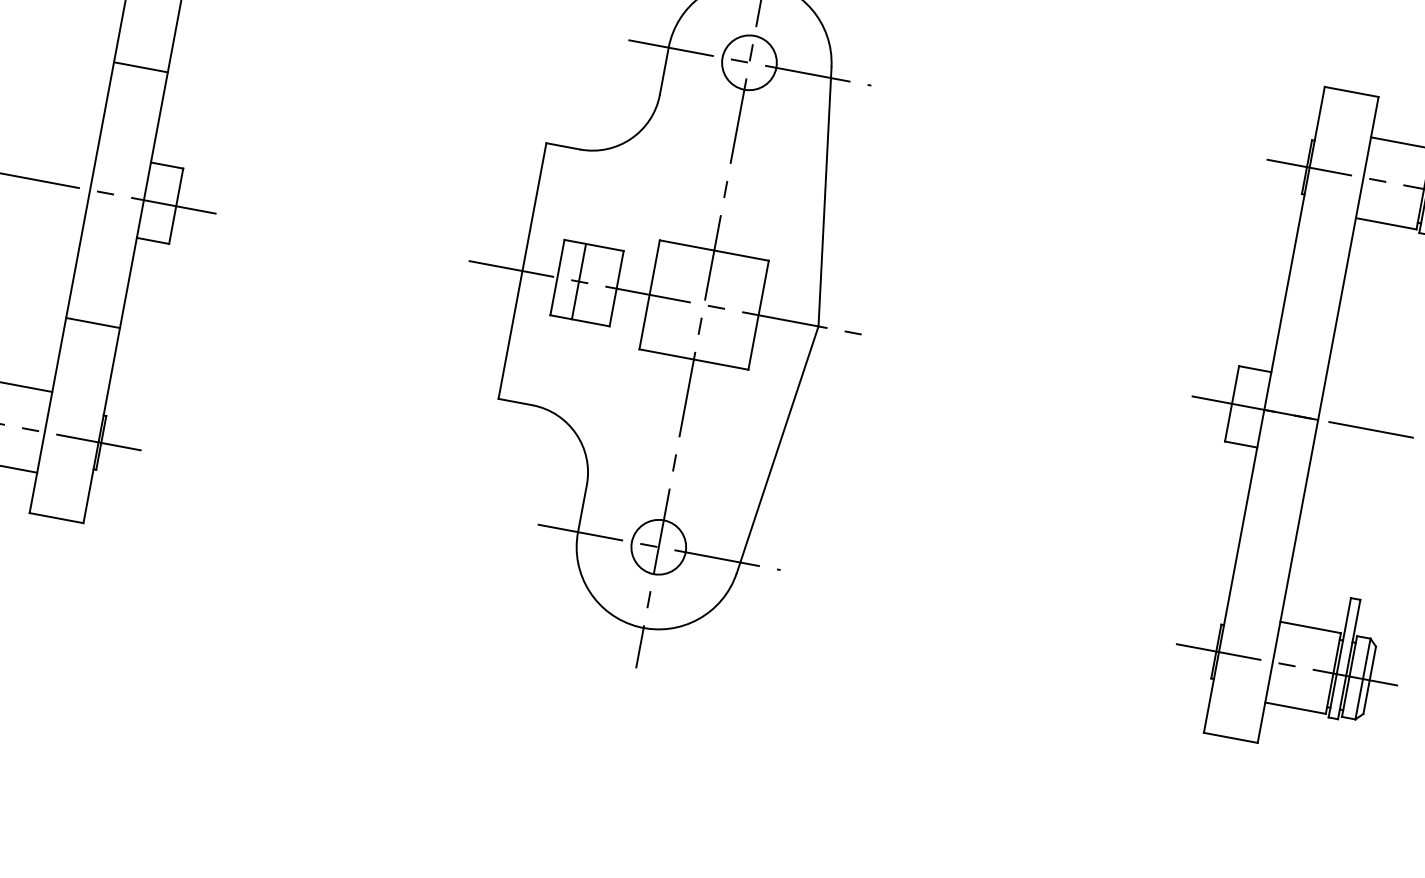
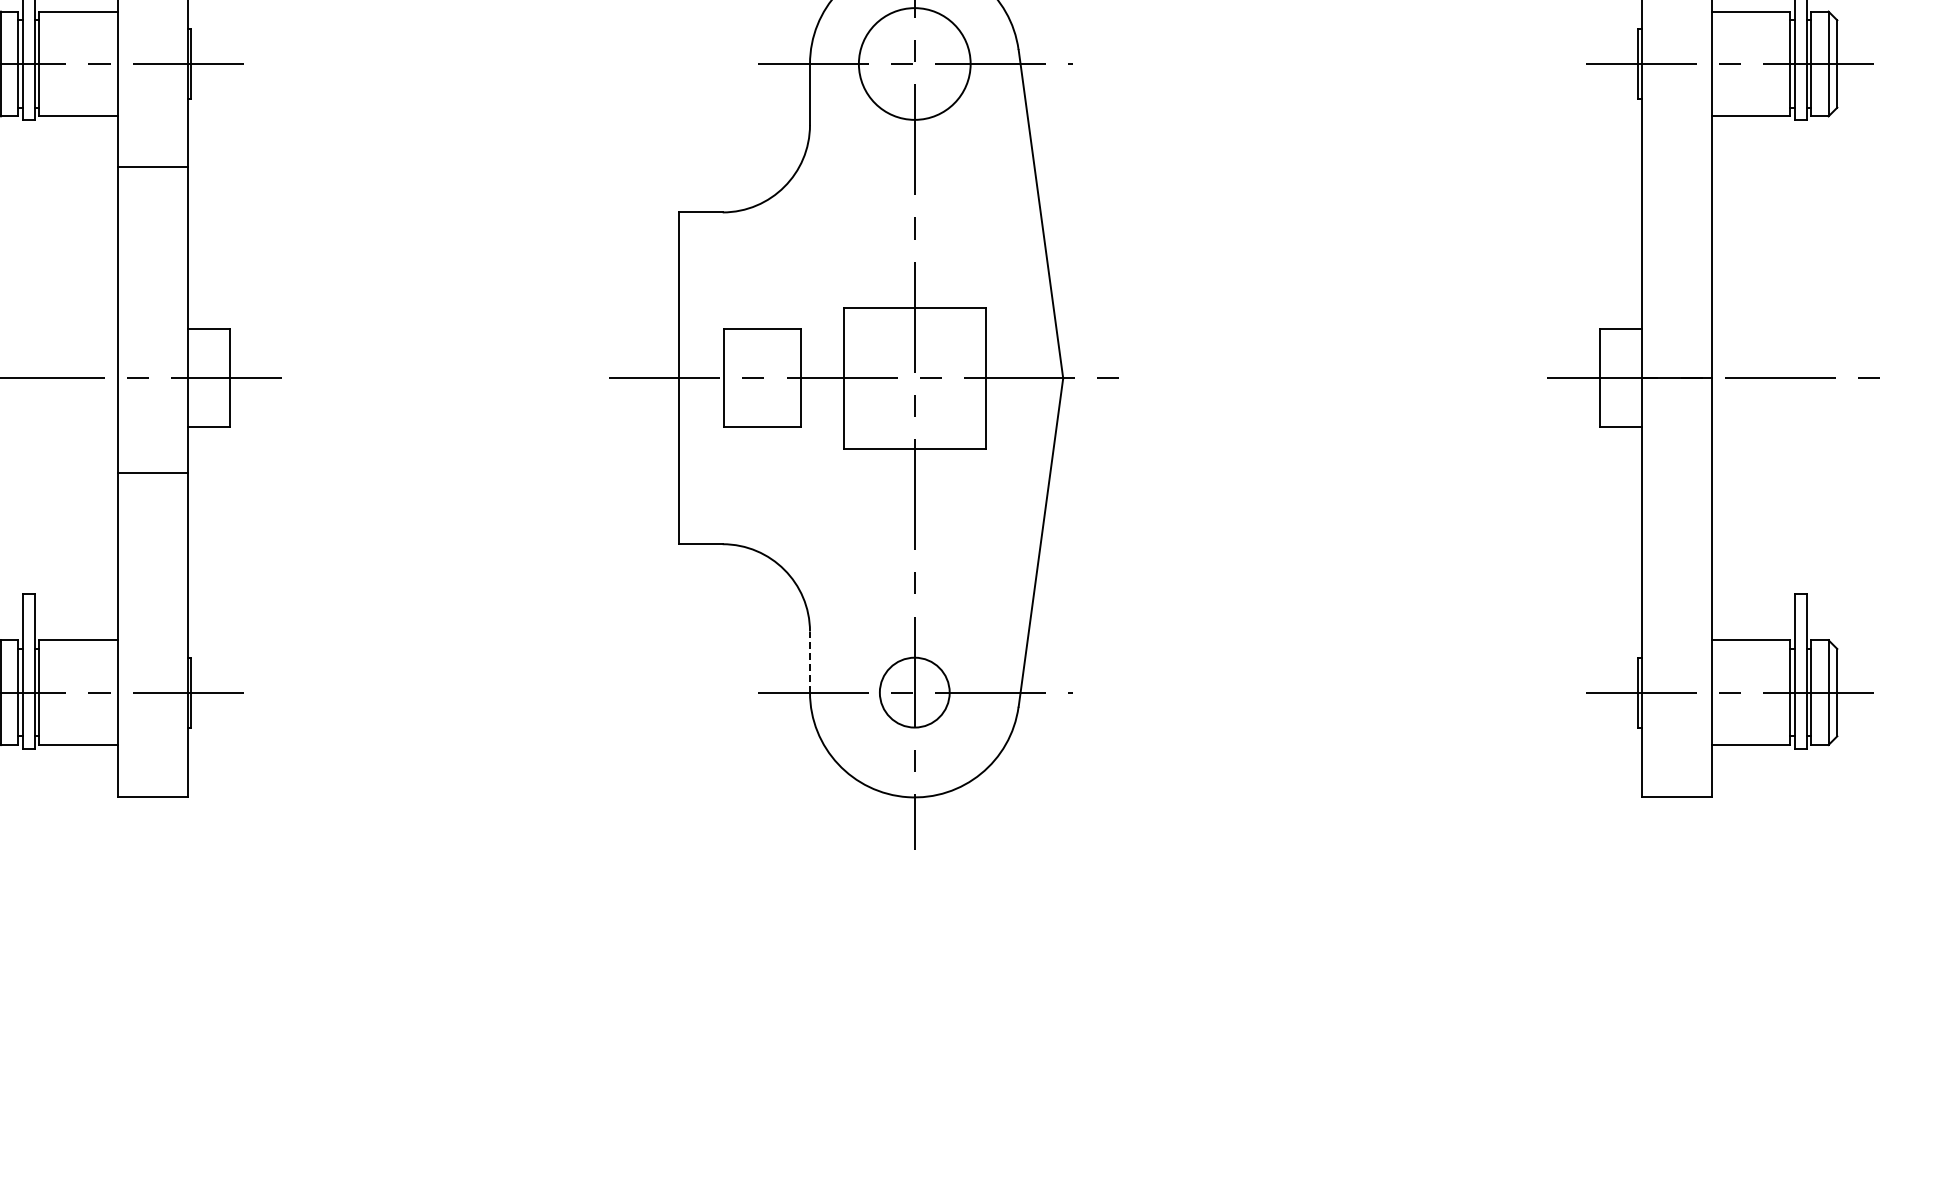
circle: (749, 62) -> (914, 63), size x1.6
line: (140, 67) -> (152, 167), moved
line: (579, 281) -> (752, 378), removed
line: (92, 323) -> (152, 473), moved
line: (582, 508) -> (810, 662), solid -> dashed

